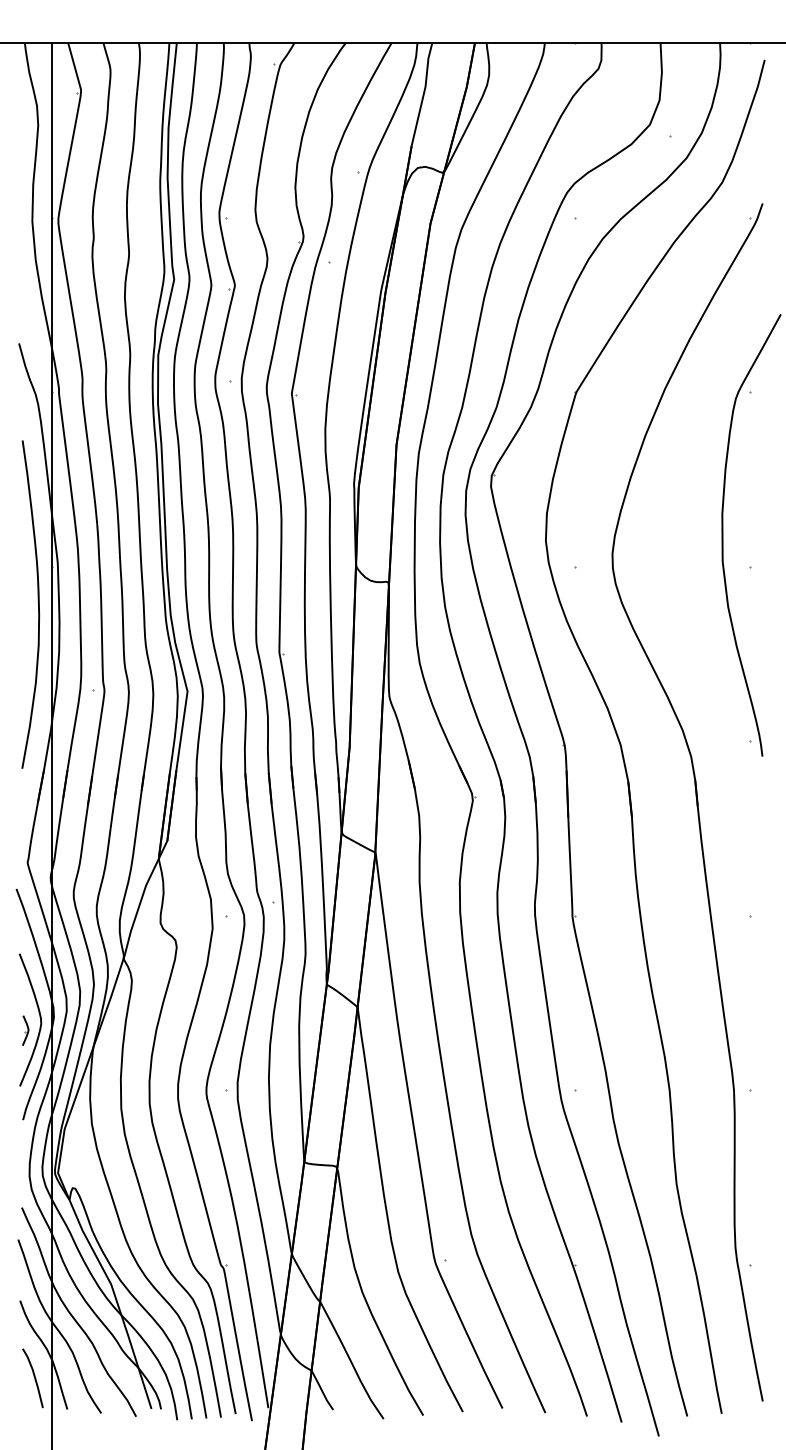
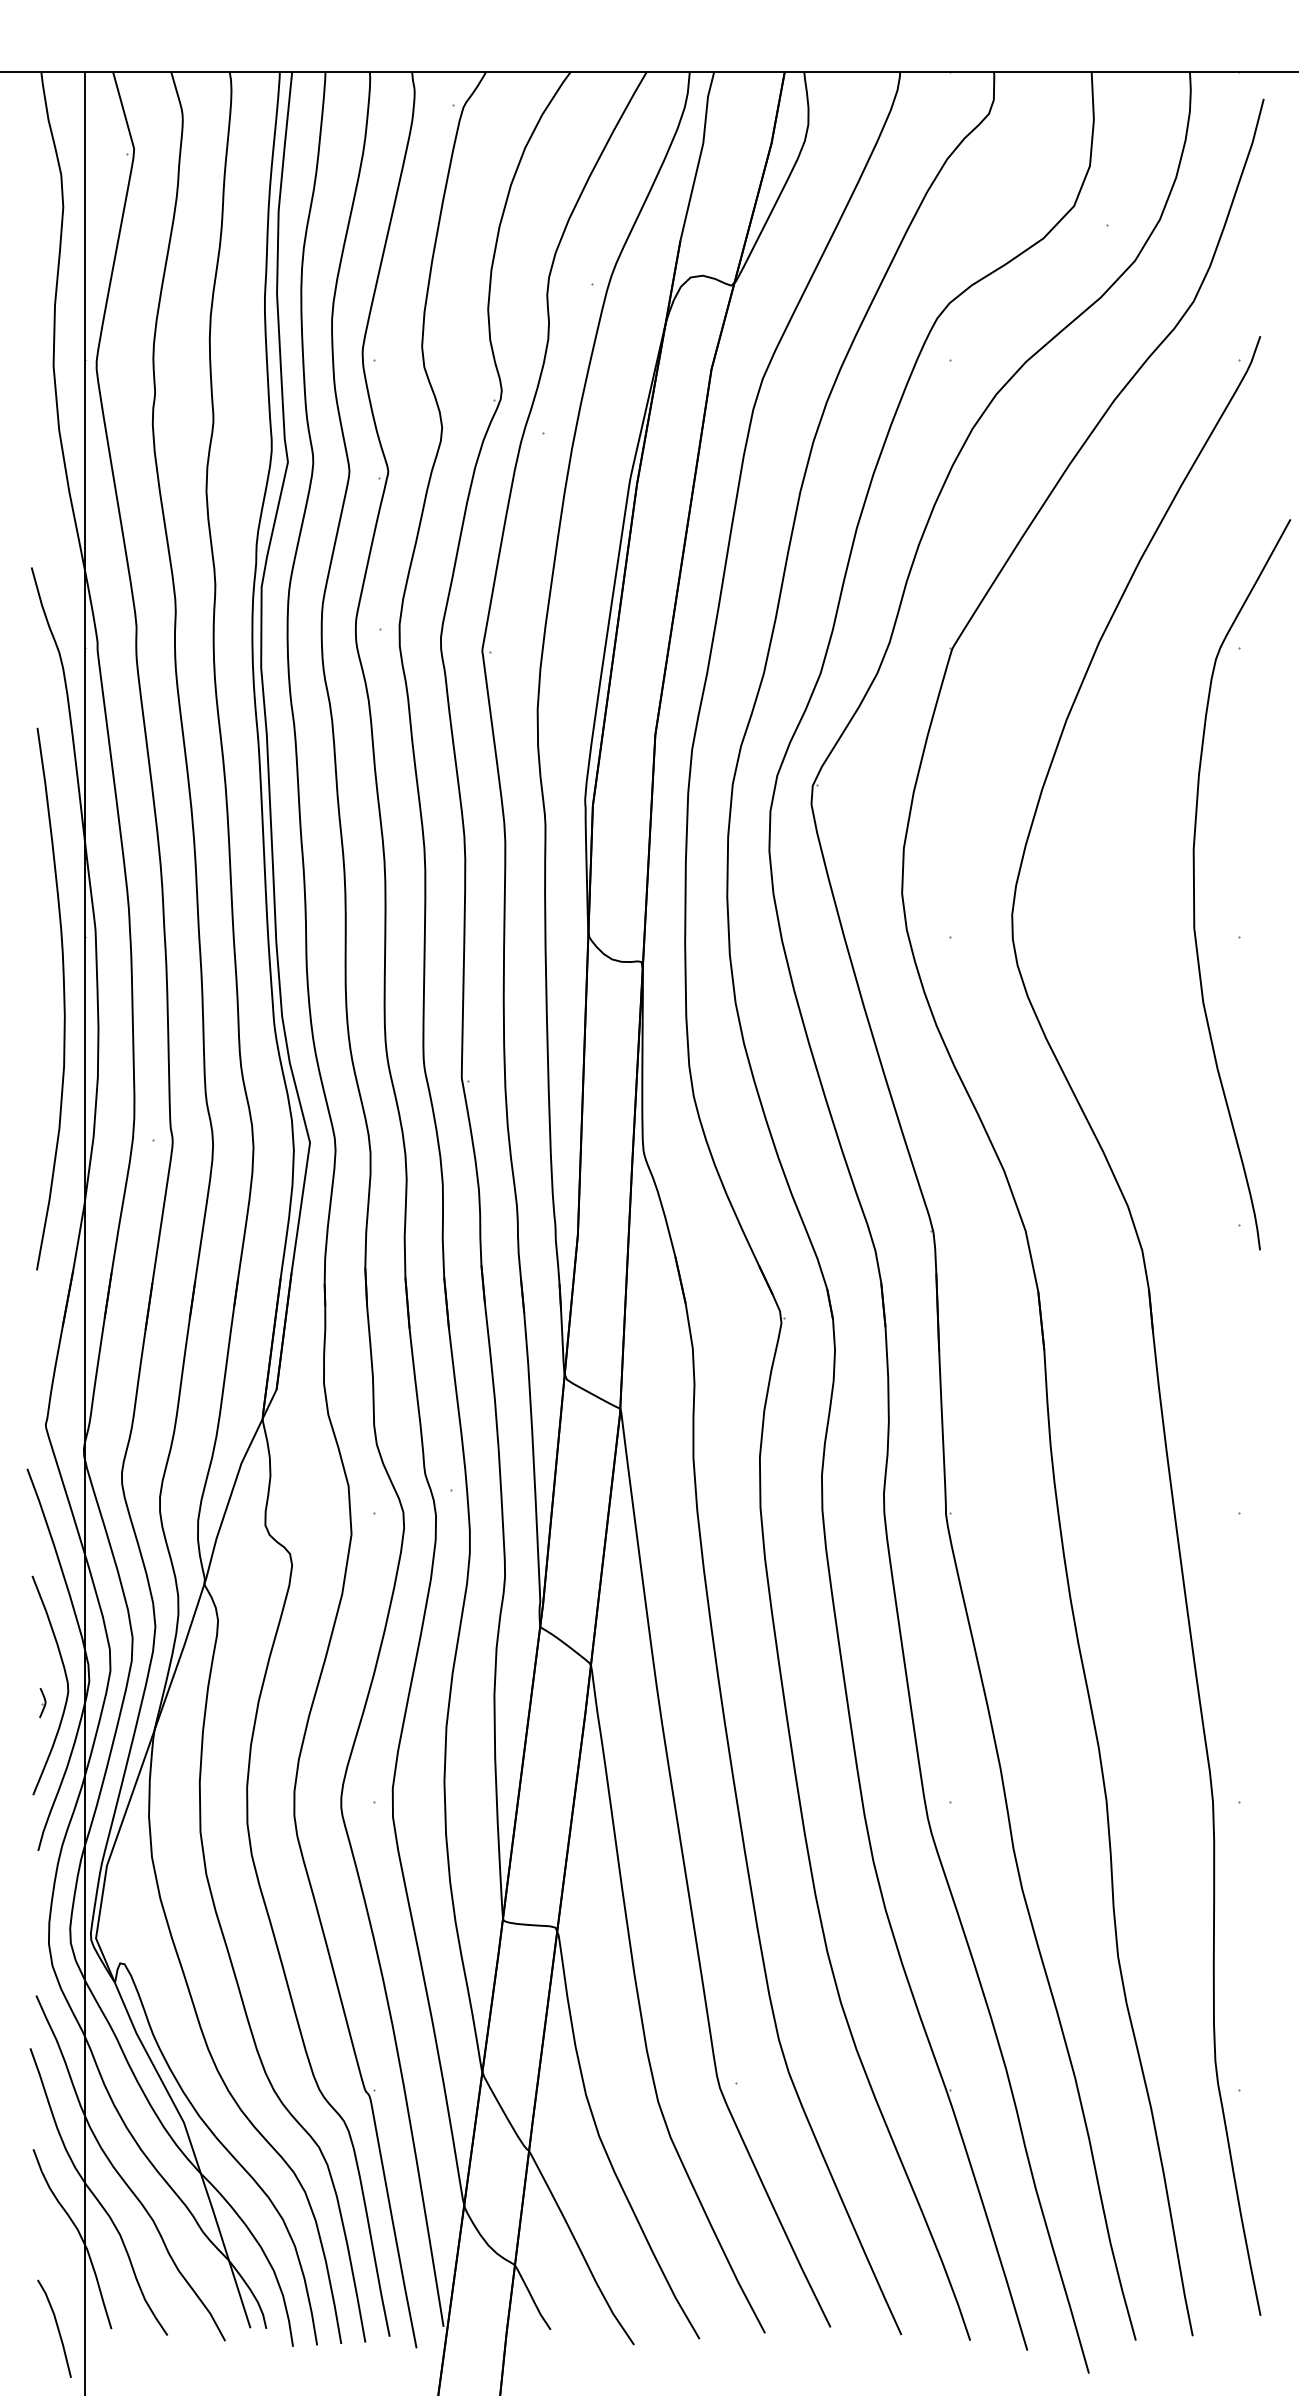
part: (25, 1030) -> (42, 1702), size x0.6
line: (34, 1378) -> (57, 2329), moved

